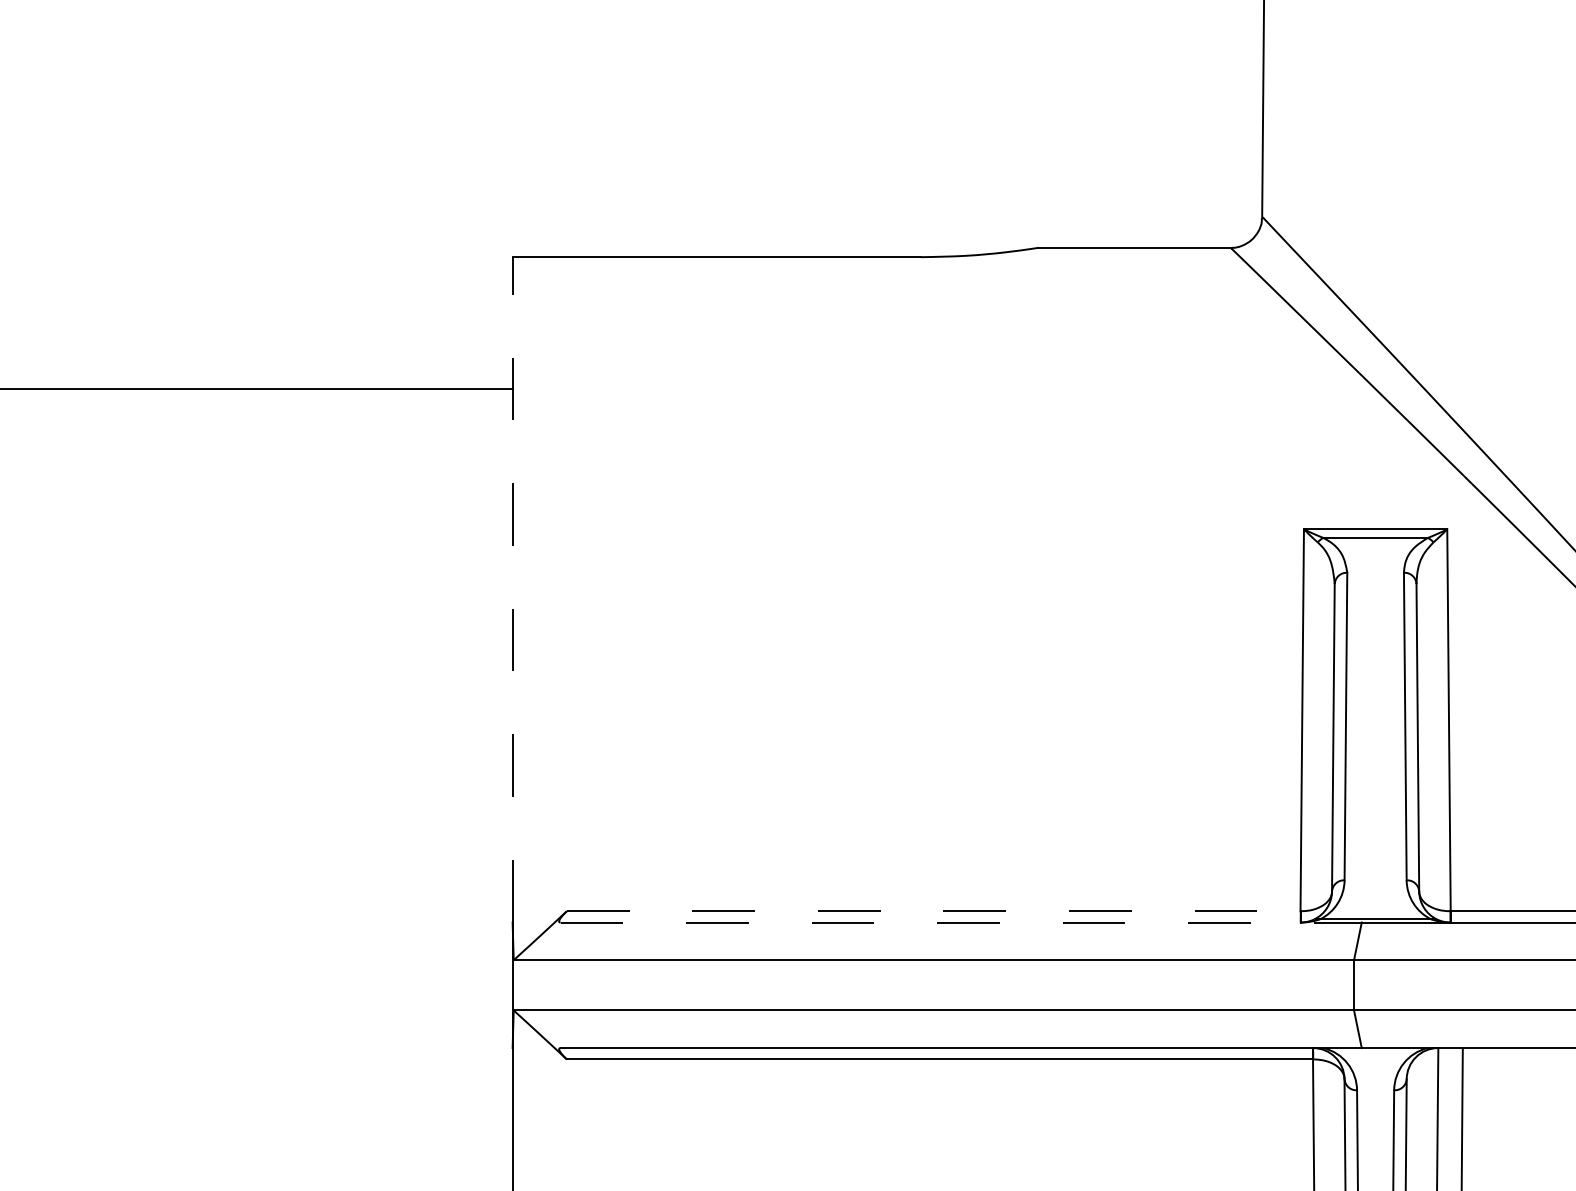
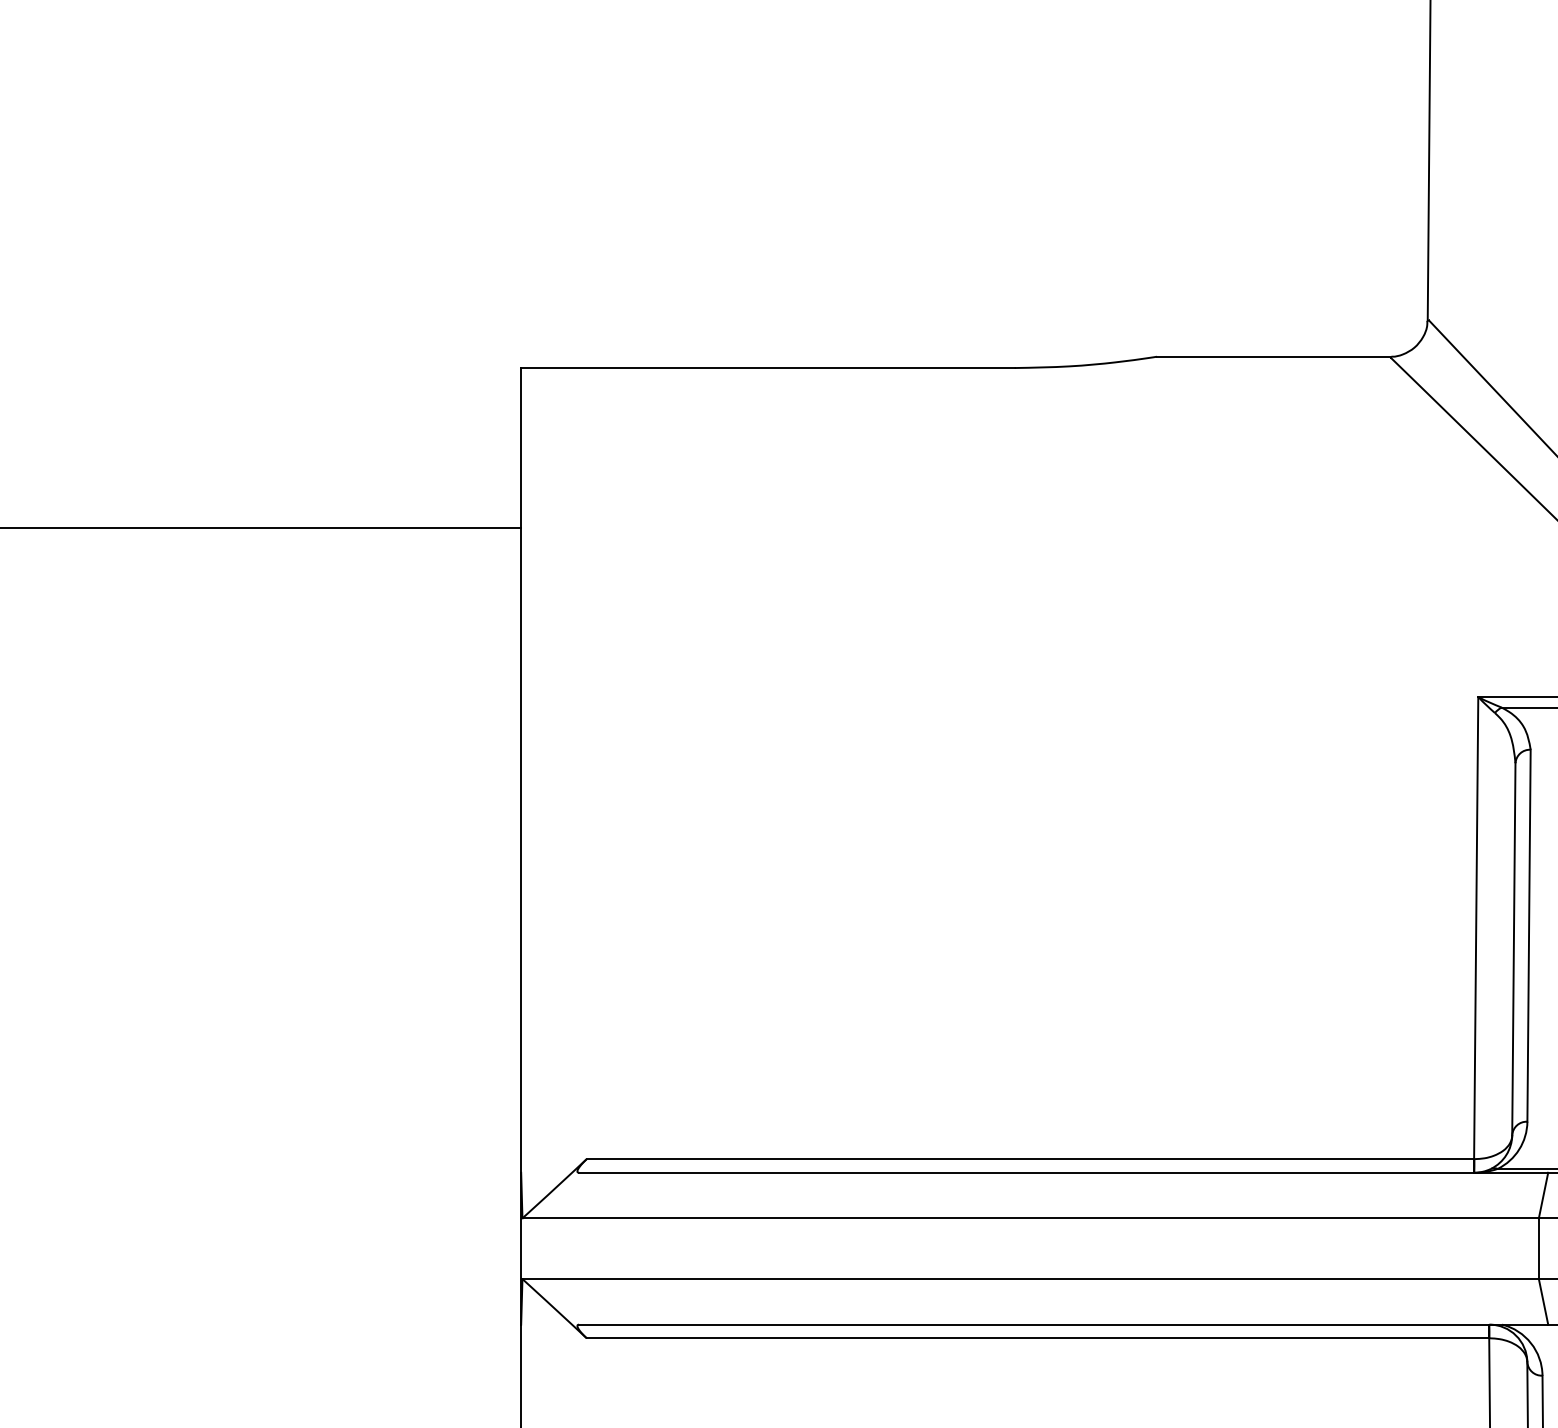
line: (512, 589) -> (521, 769), dashed -> solid
line: (933, 911) -> (1030, 1159), dashed -> solid
line: (961, 922) -> (1064, 1172), dashed -> solid

